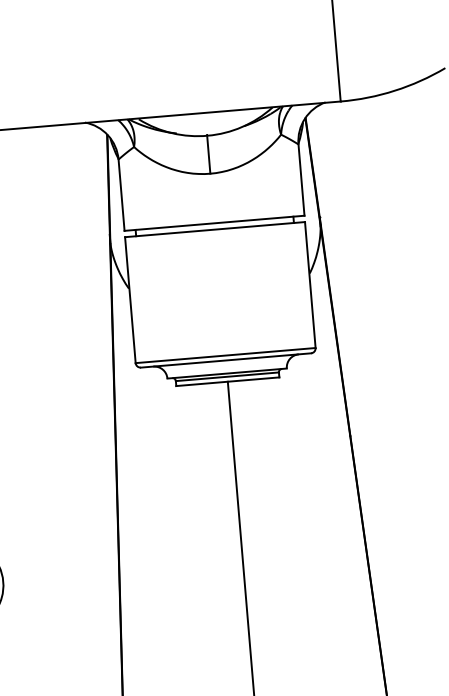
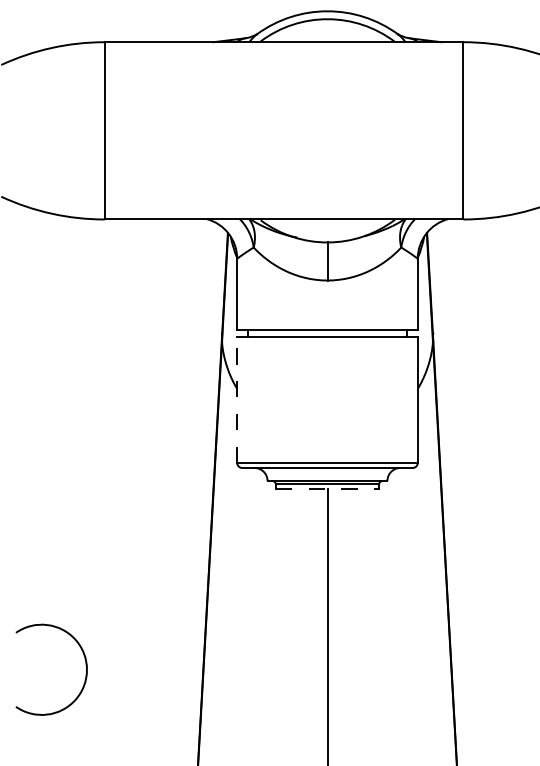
line: (130, 299) -> (237, 399), solid -> dashed
line: (227, 381) -> (327, 489), solid -> dashed

